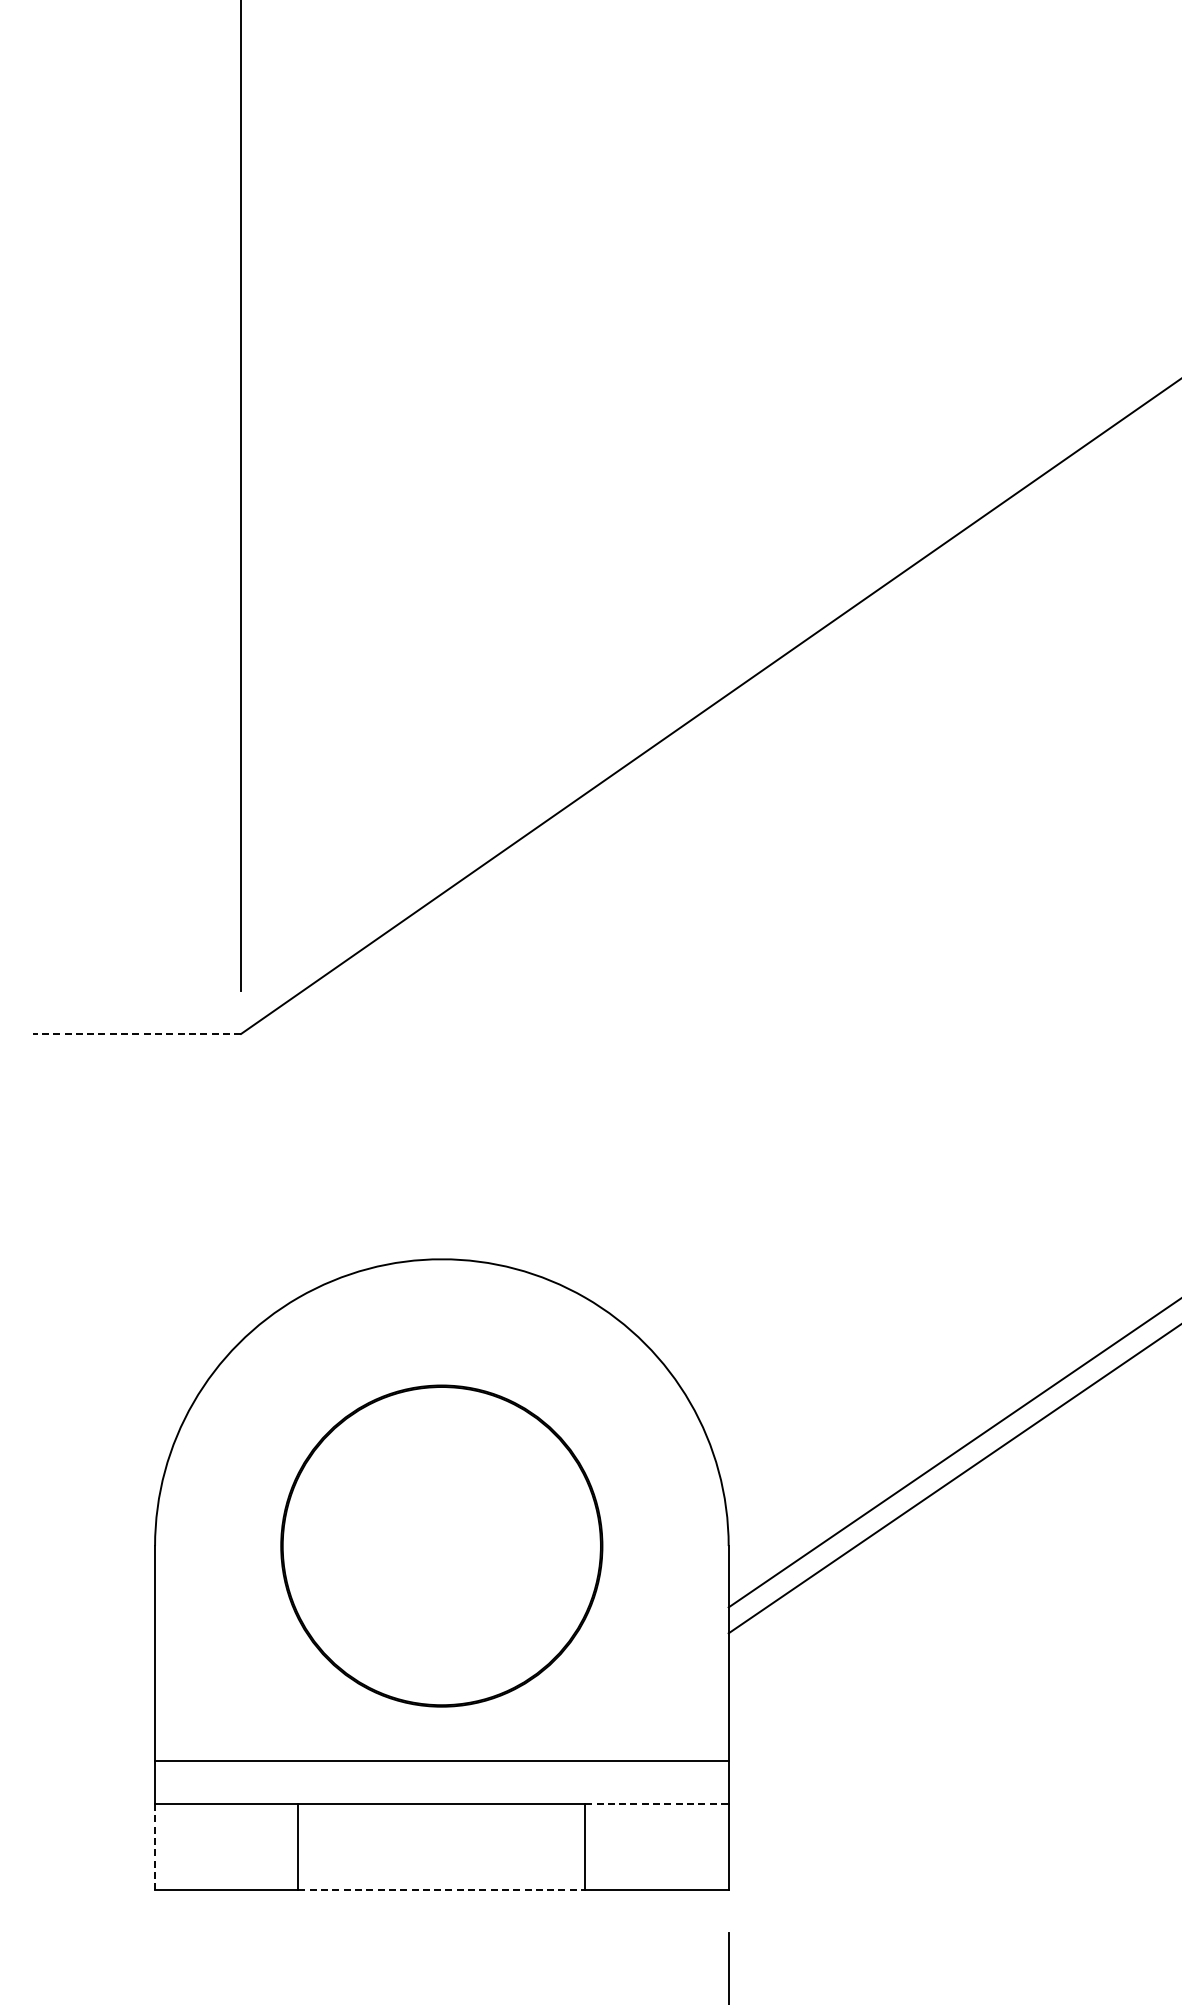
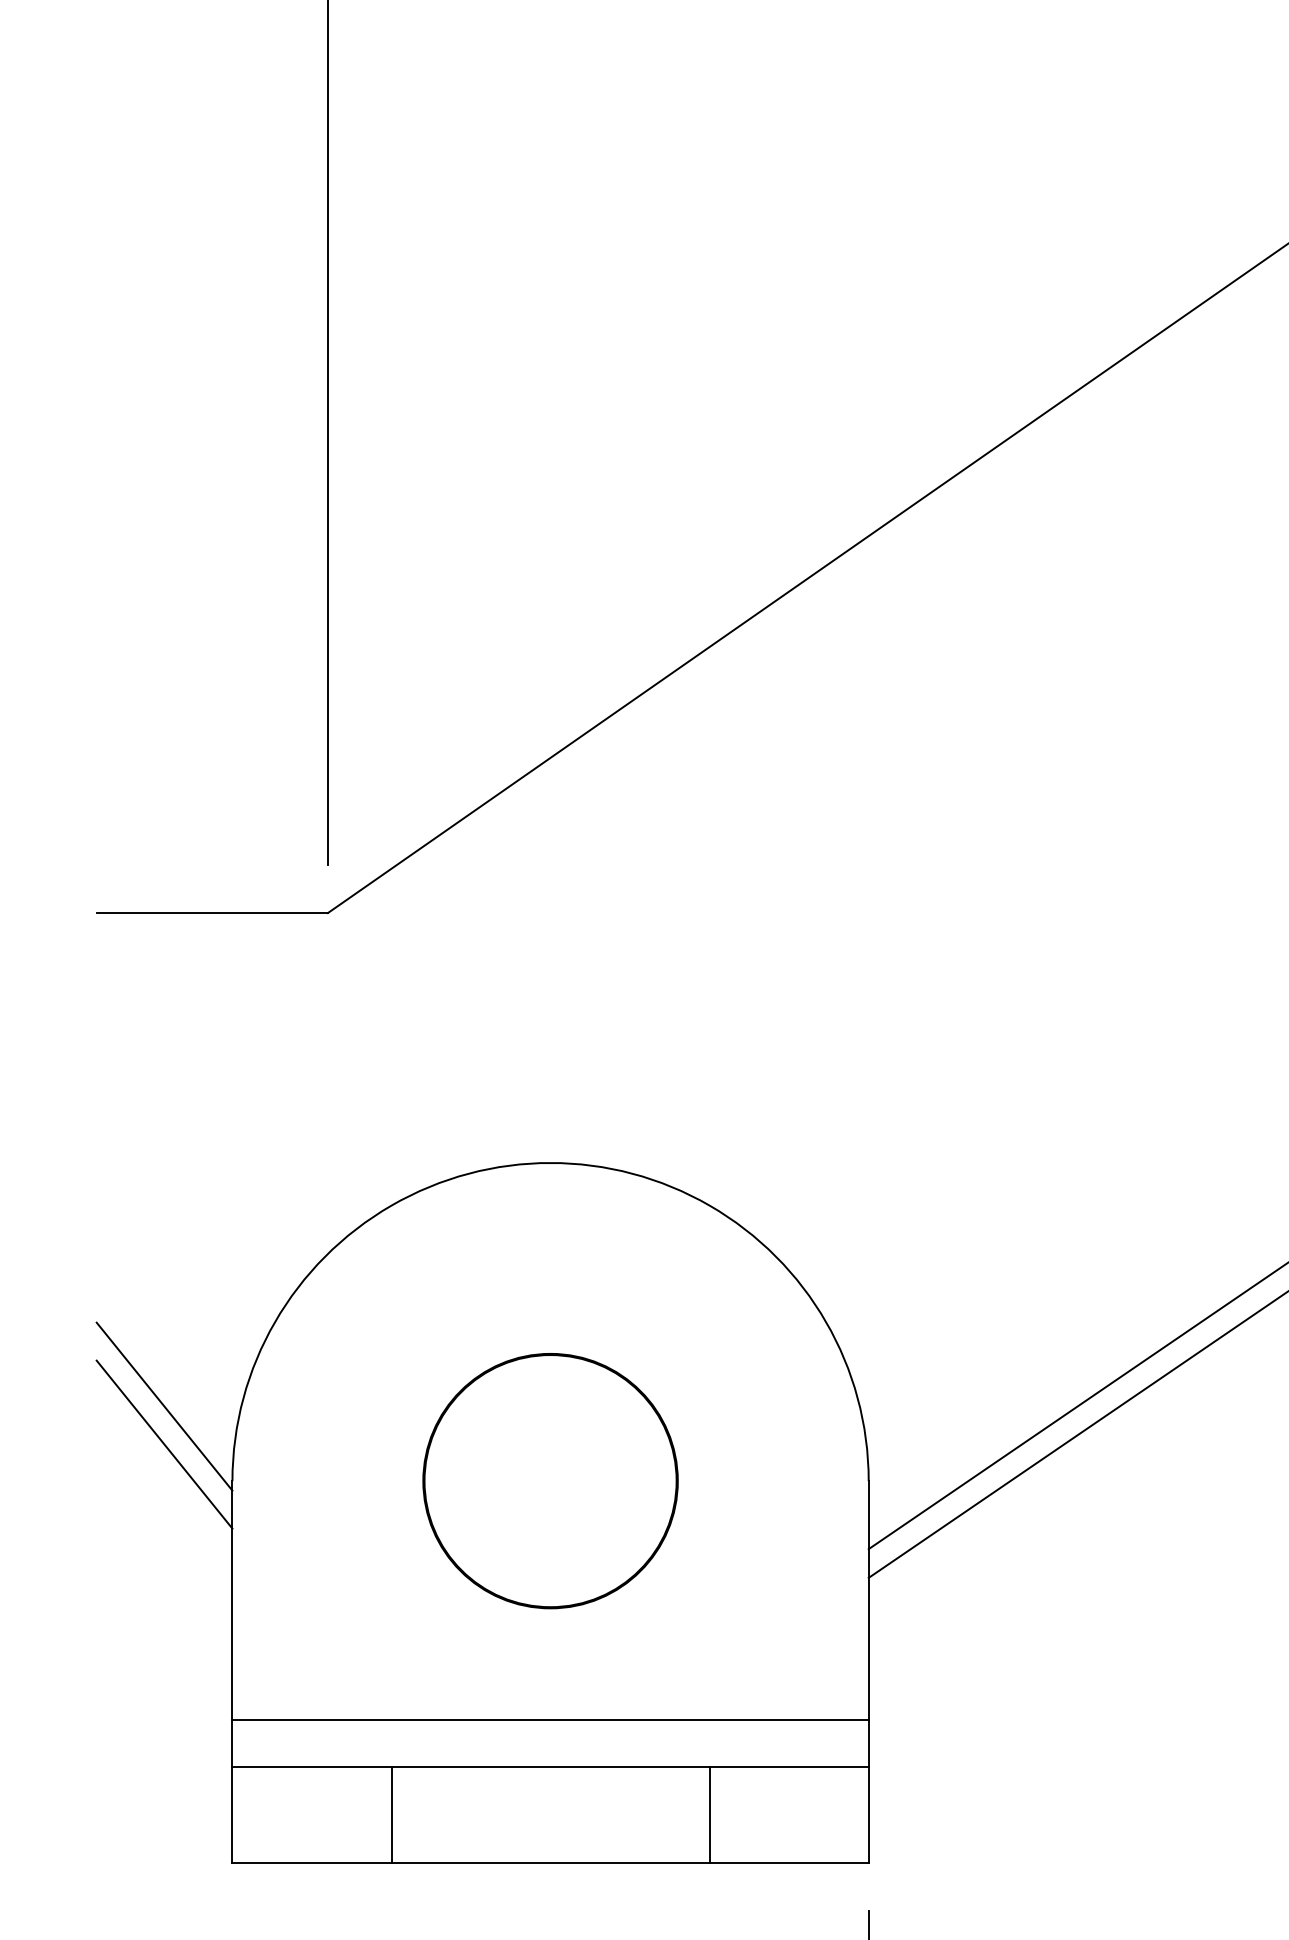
line: (136, 1033) -> (211, 912), dashed -> solid
line: (93, 1478) -> (164, 1406), added
line: (93, 1512) -> (164, 1443), added
circle: (441, 1545) -> (550, 1480), size x0.71
line: (656, 1804) -> (788, 1767), dashed -> solid
line: (155, 1846) -> (232, 1814), dashed -> solid
line: (442, 1890) -> (551, 1863), dashed -> solid

